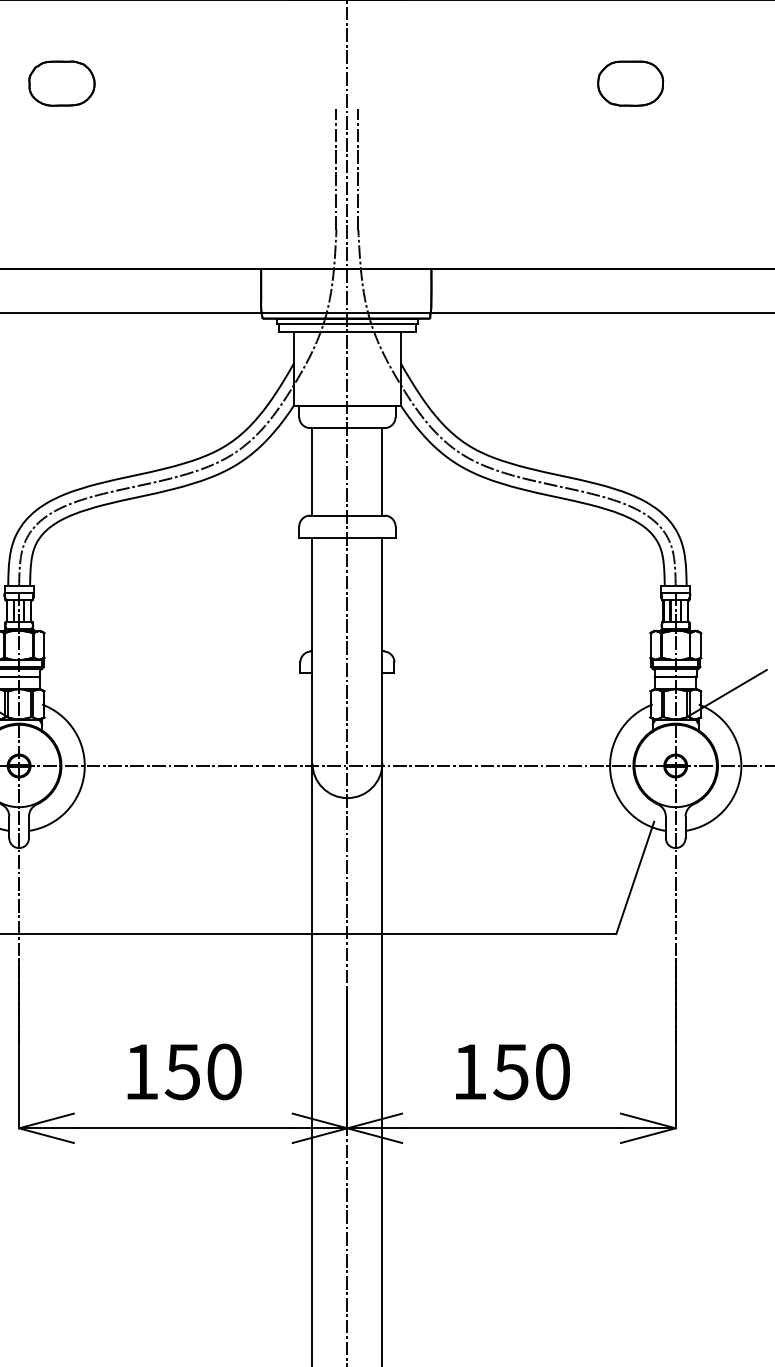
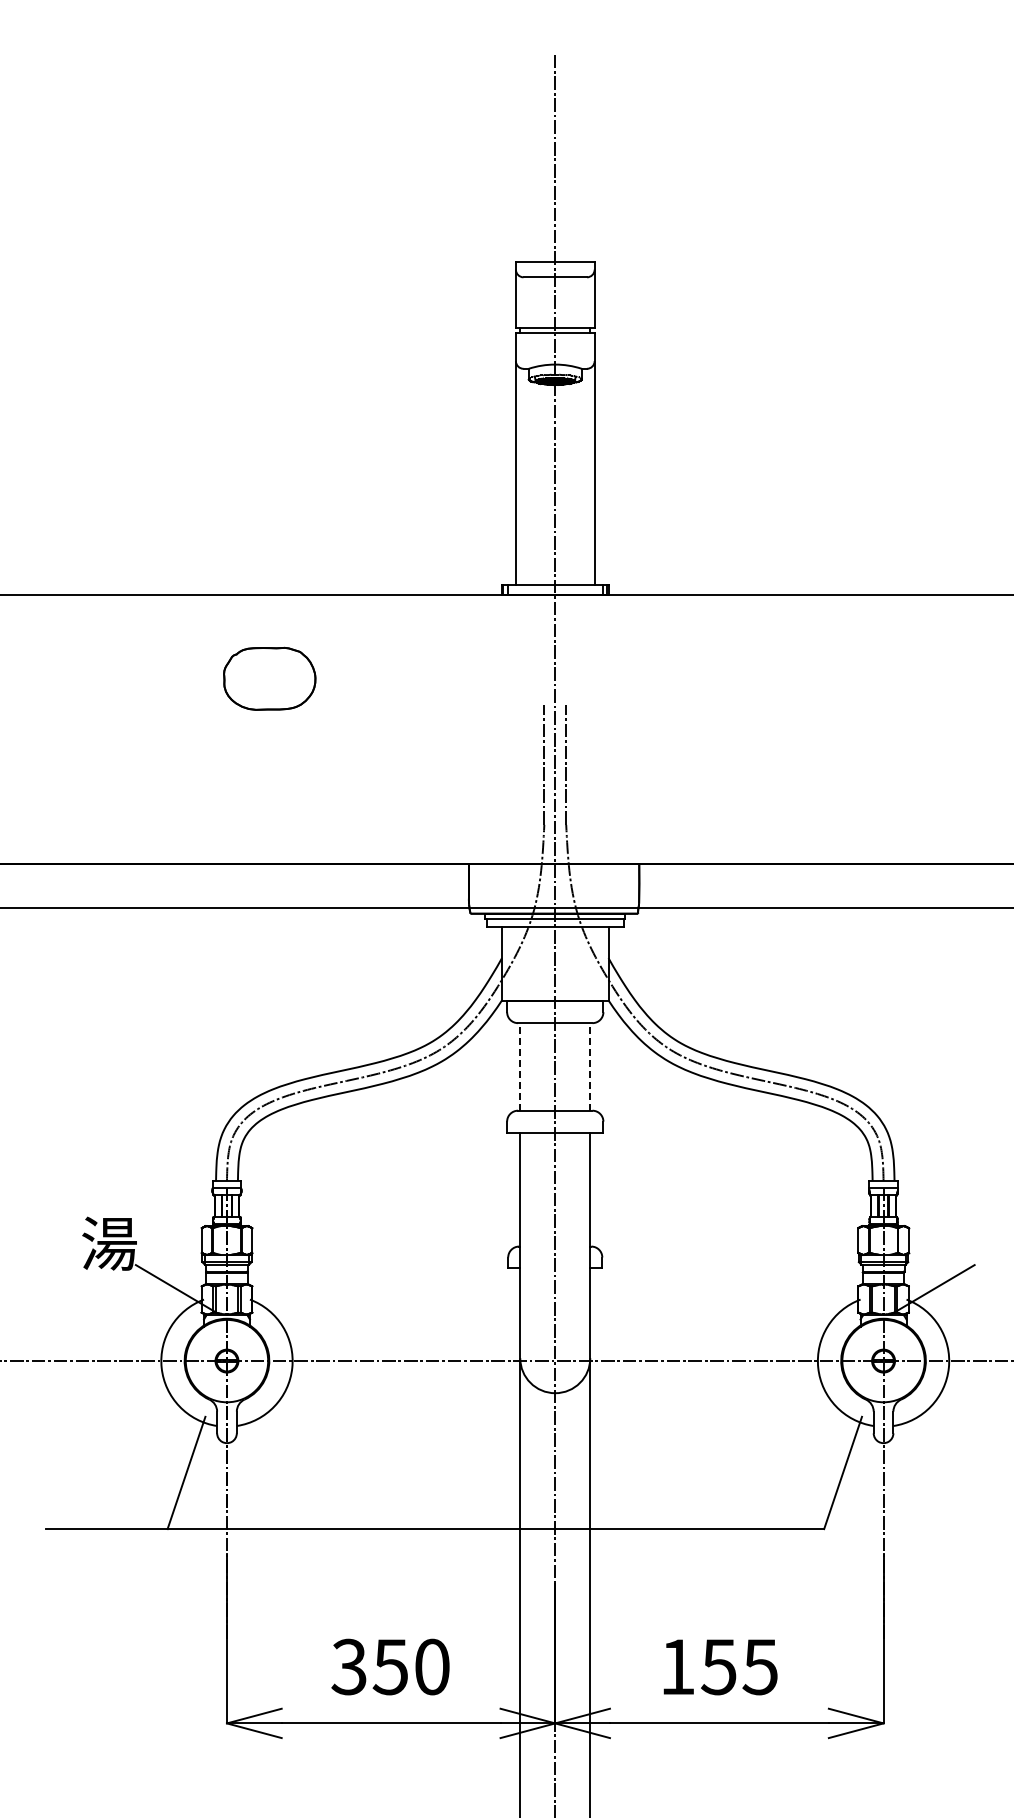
part: (61, 83) -> (269, 678), size x1.4
part: (630, 83) -> (838, 678), removed
line: (312, 471) -> (520, 1066), solid -> dashed
line: (382, 471) -> (590, 1066), solid -> dashed
text: (140, 1071) -> (348, 1666), 150 -> 350
text: (551, 1071) -> (759, 1666), 150 -> 155

